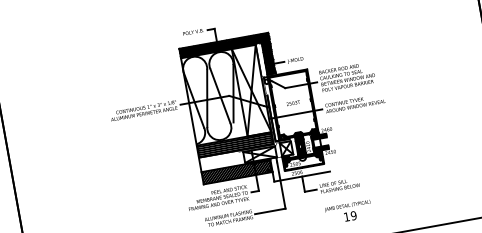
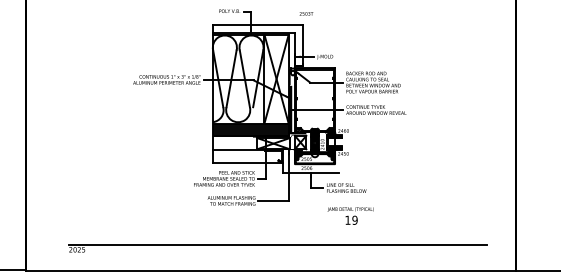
hatch: (226, 60) -> (257, 45), removed
text: (293, 102) -> (306, 13), moved
hatch: (236, 171) -> (247, 156), removed

